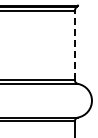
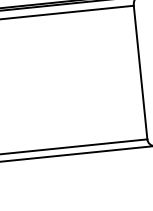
line: (74, 45) -> (139, 72), dashed -> solid

